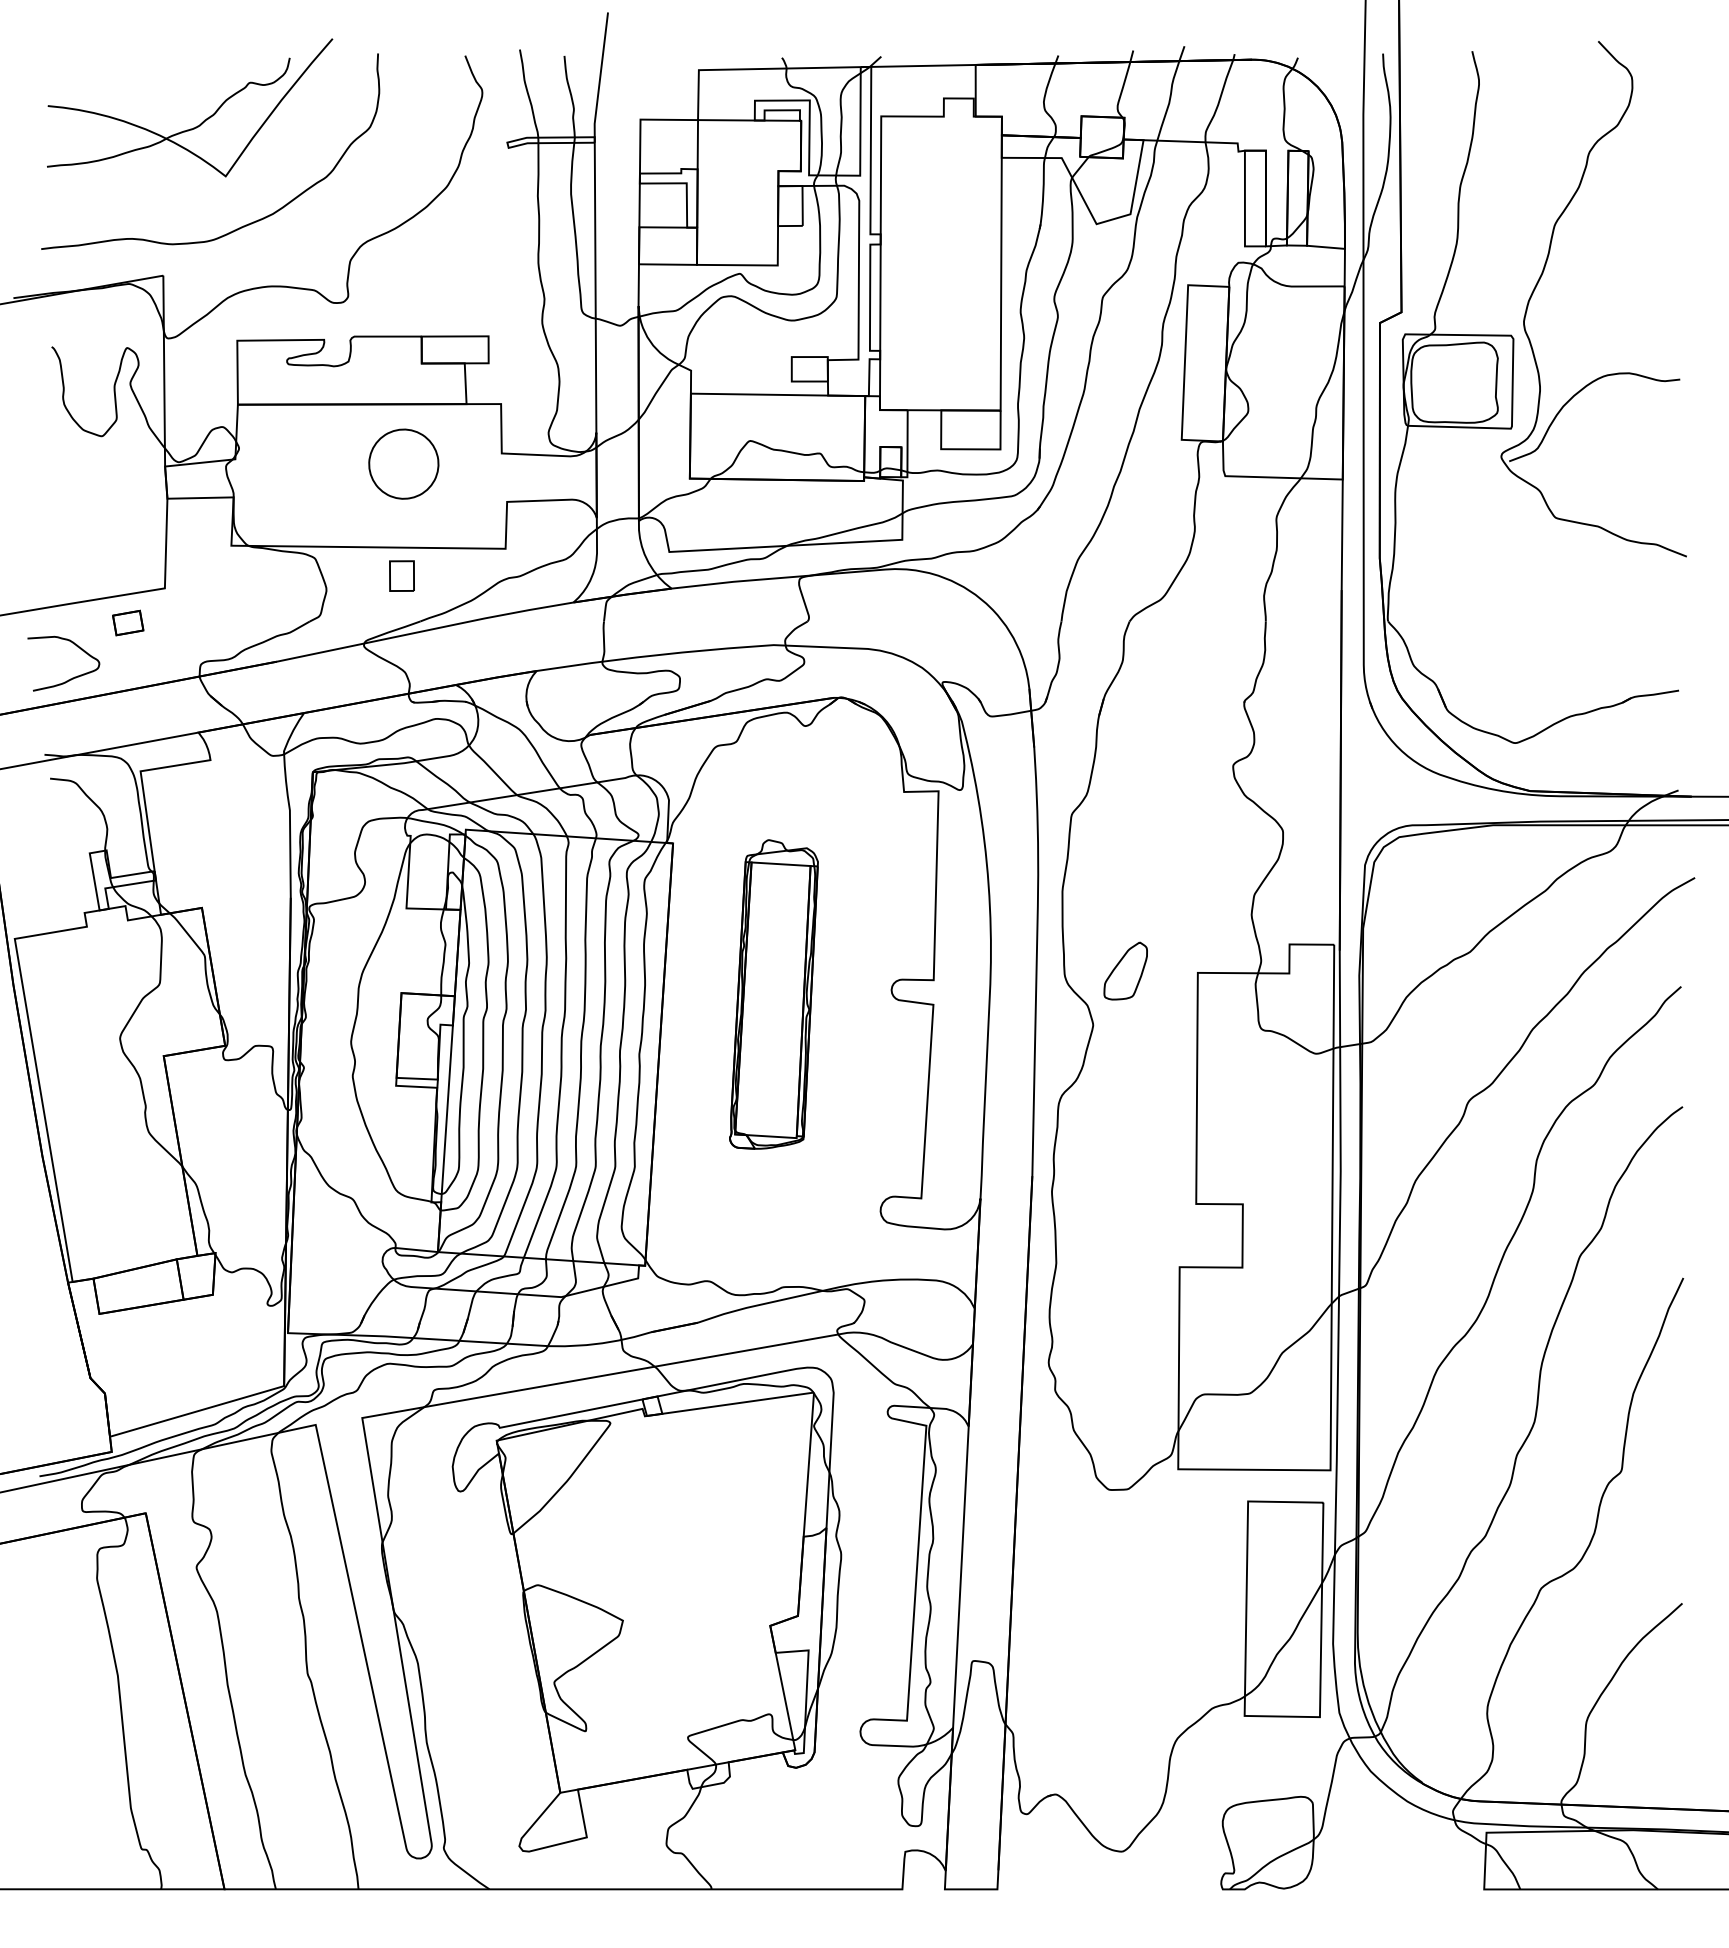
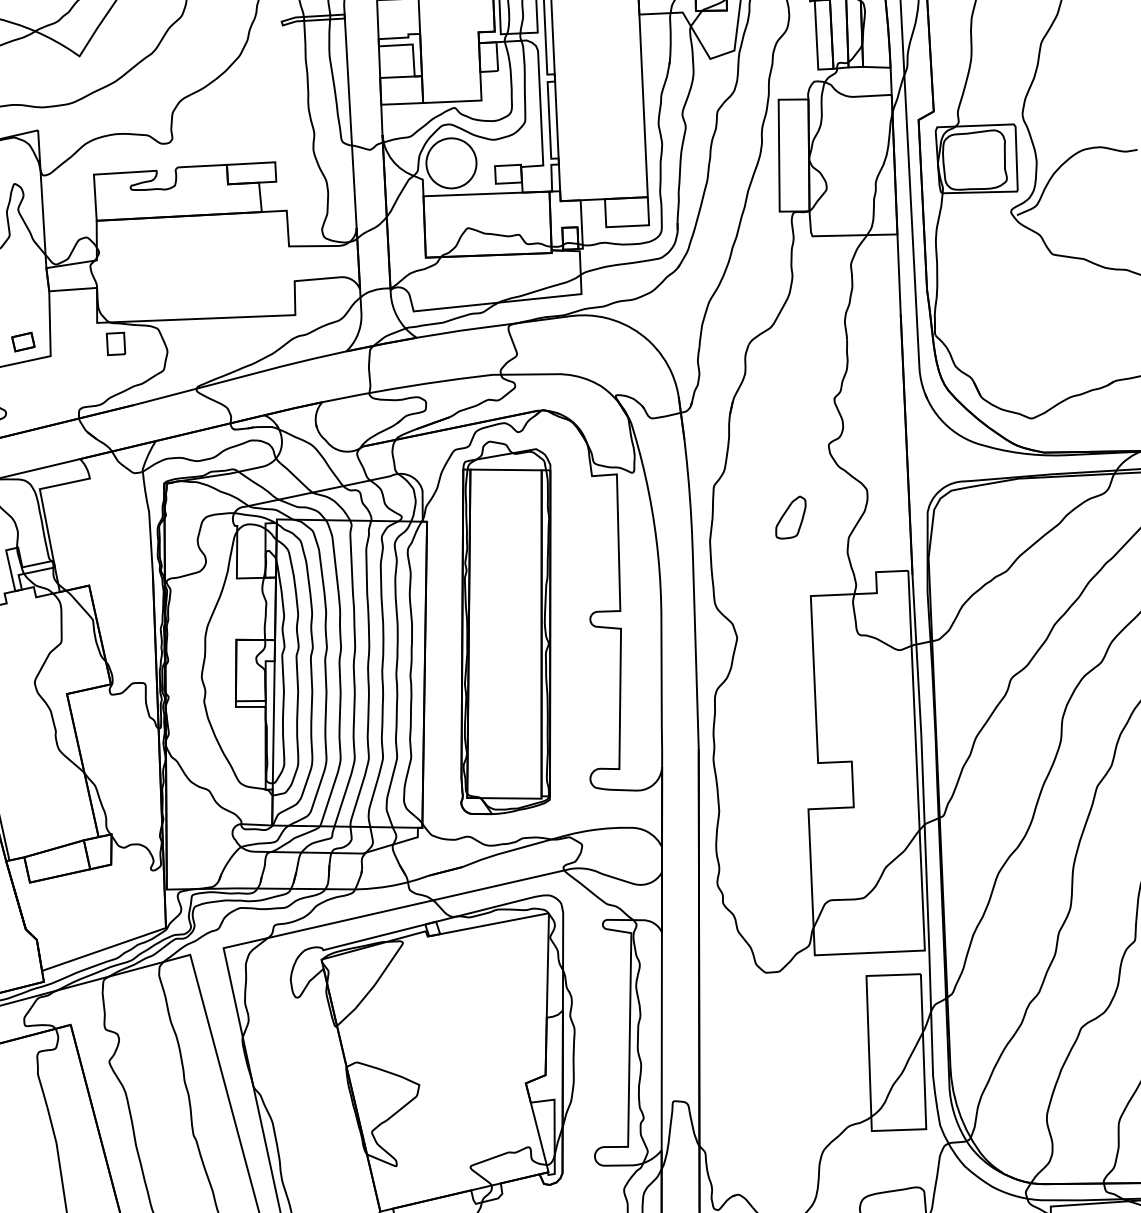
part: (403, 463) -> (451, 162), moved
part: (401, 575) -> (115, 343), moved
part: (128, 622) -> (23, 341), moved
part: (1125, 970) -> (790, 517), moved
part: (773, 994) -> (505, 627), size x1.67

